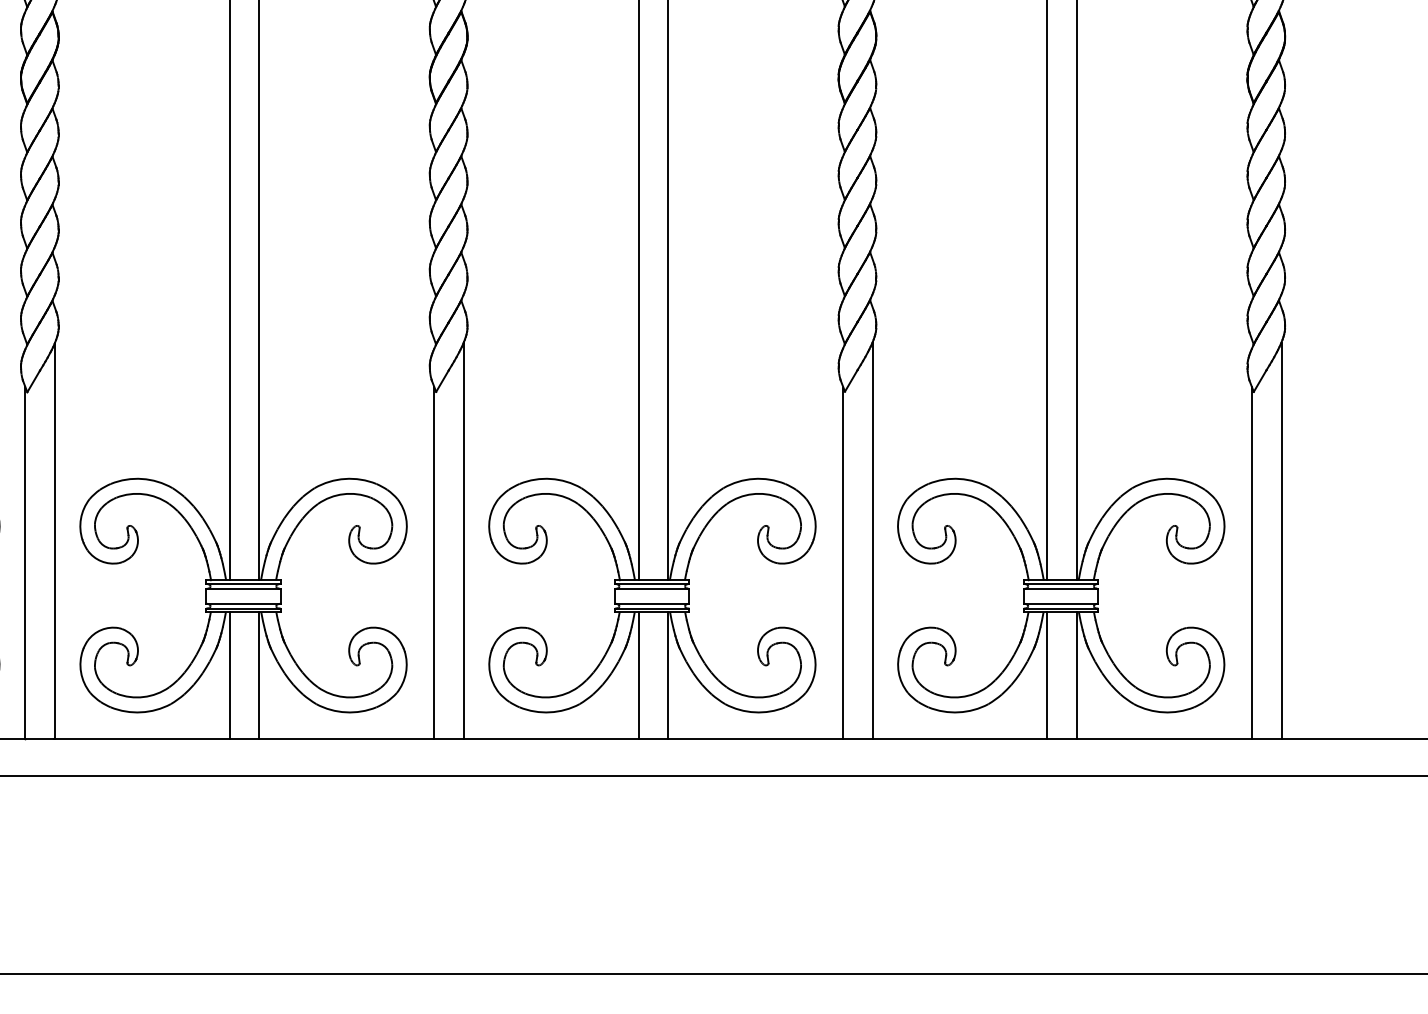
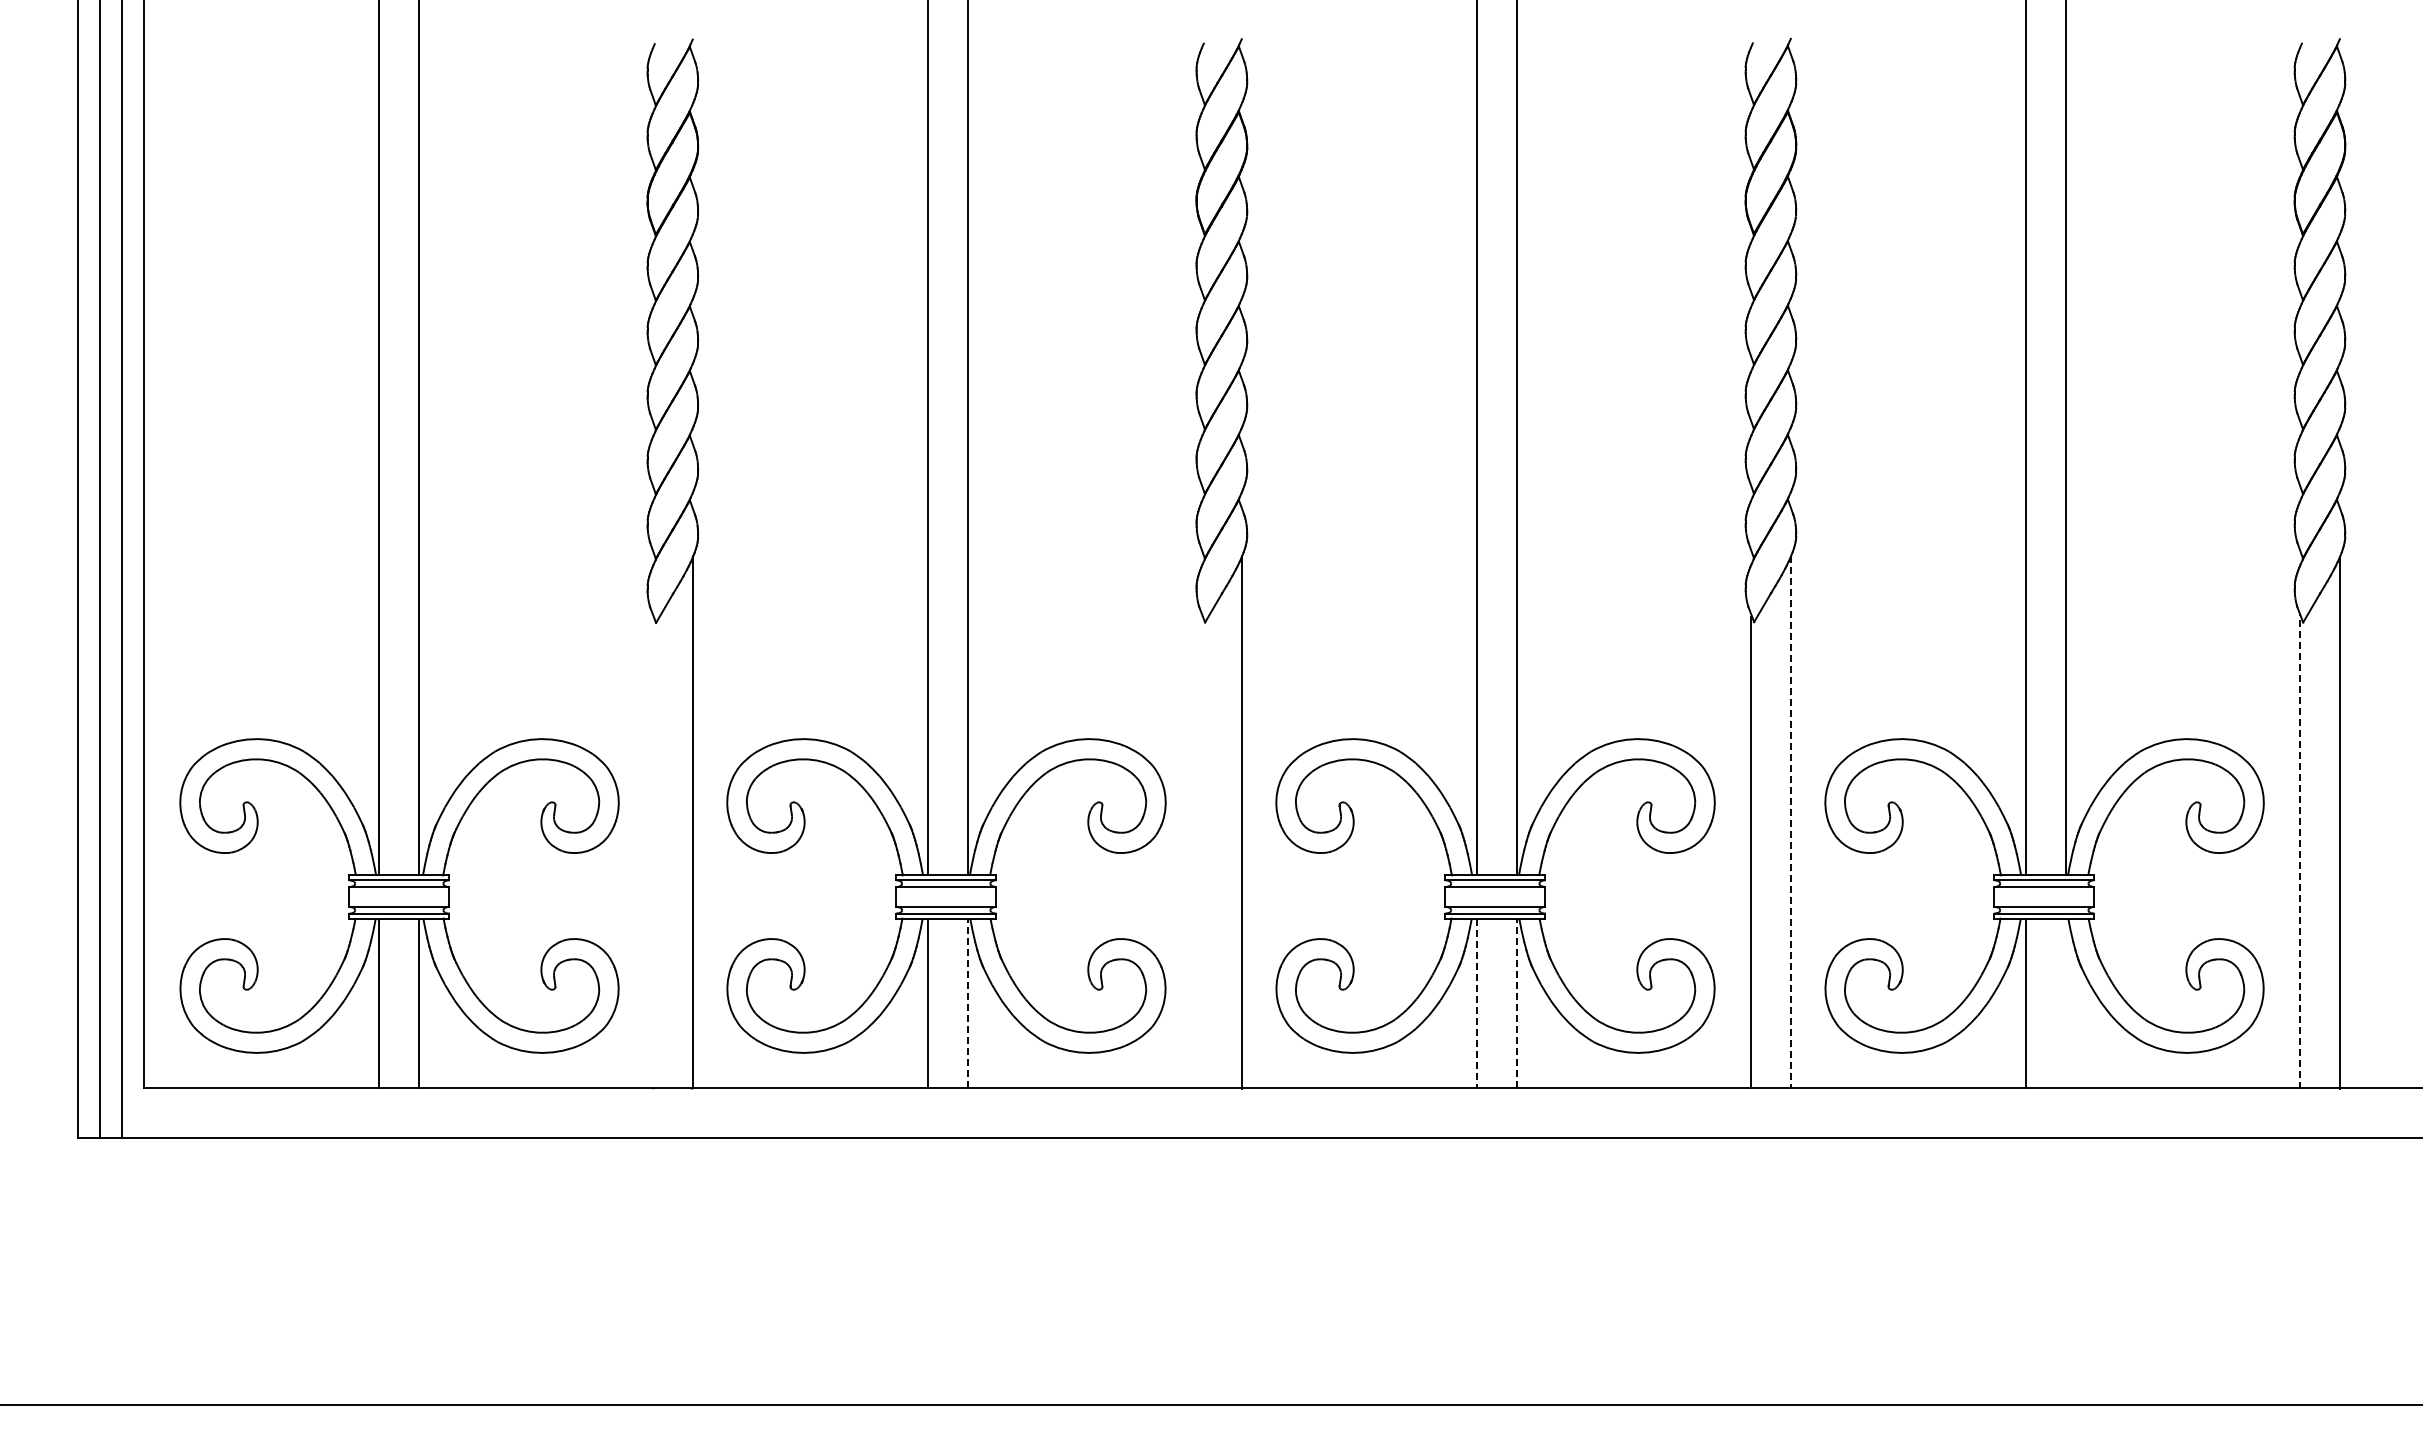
line: (872, 540) -> (1791, 822), solid -> dashed
line: (25, 562) -> (653, 851), removed
line: (434, 562) -> (1202, 851), removed
line: (1251, 563) -> (2300, 852), solid -> dashed
line: (259, 675) -> (967, 1003), solid -> dashed
line: (638, 675) -> (1476, 1003), solid -> dashed
line: (668, 675) -> (1516, 1003), solid -> dashed
line: (1076, 675) -> (2065, 1003), removed

